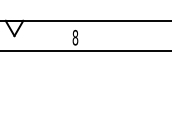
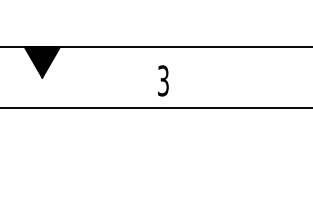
fill: (14, 28) -> (42, 62), added
text: (75, 37) -> (163, 80), 8 -> 3

